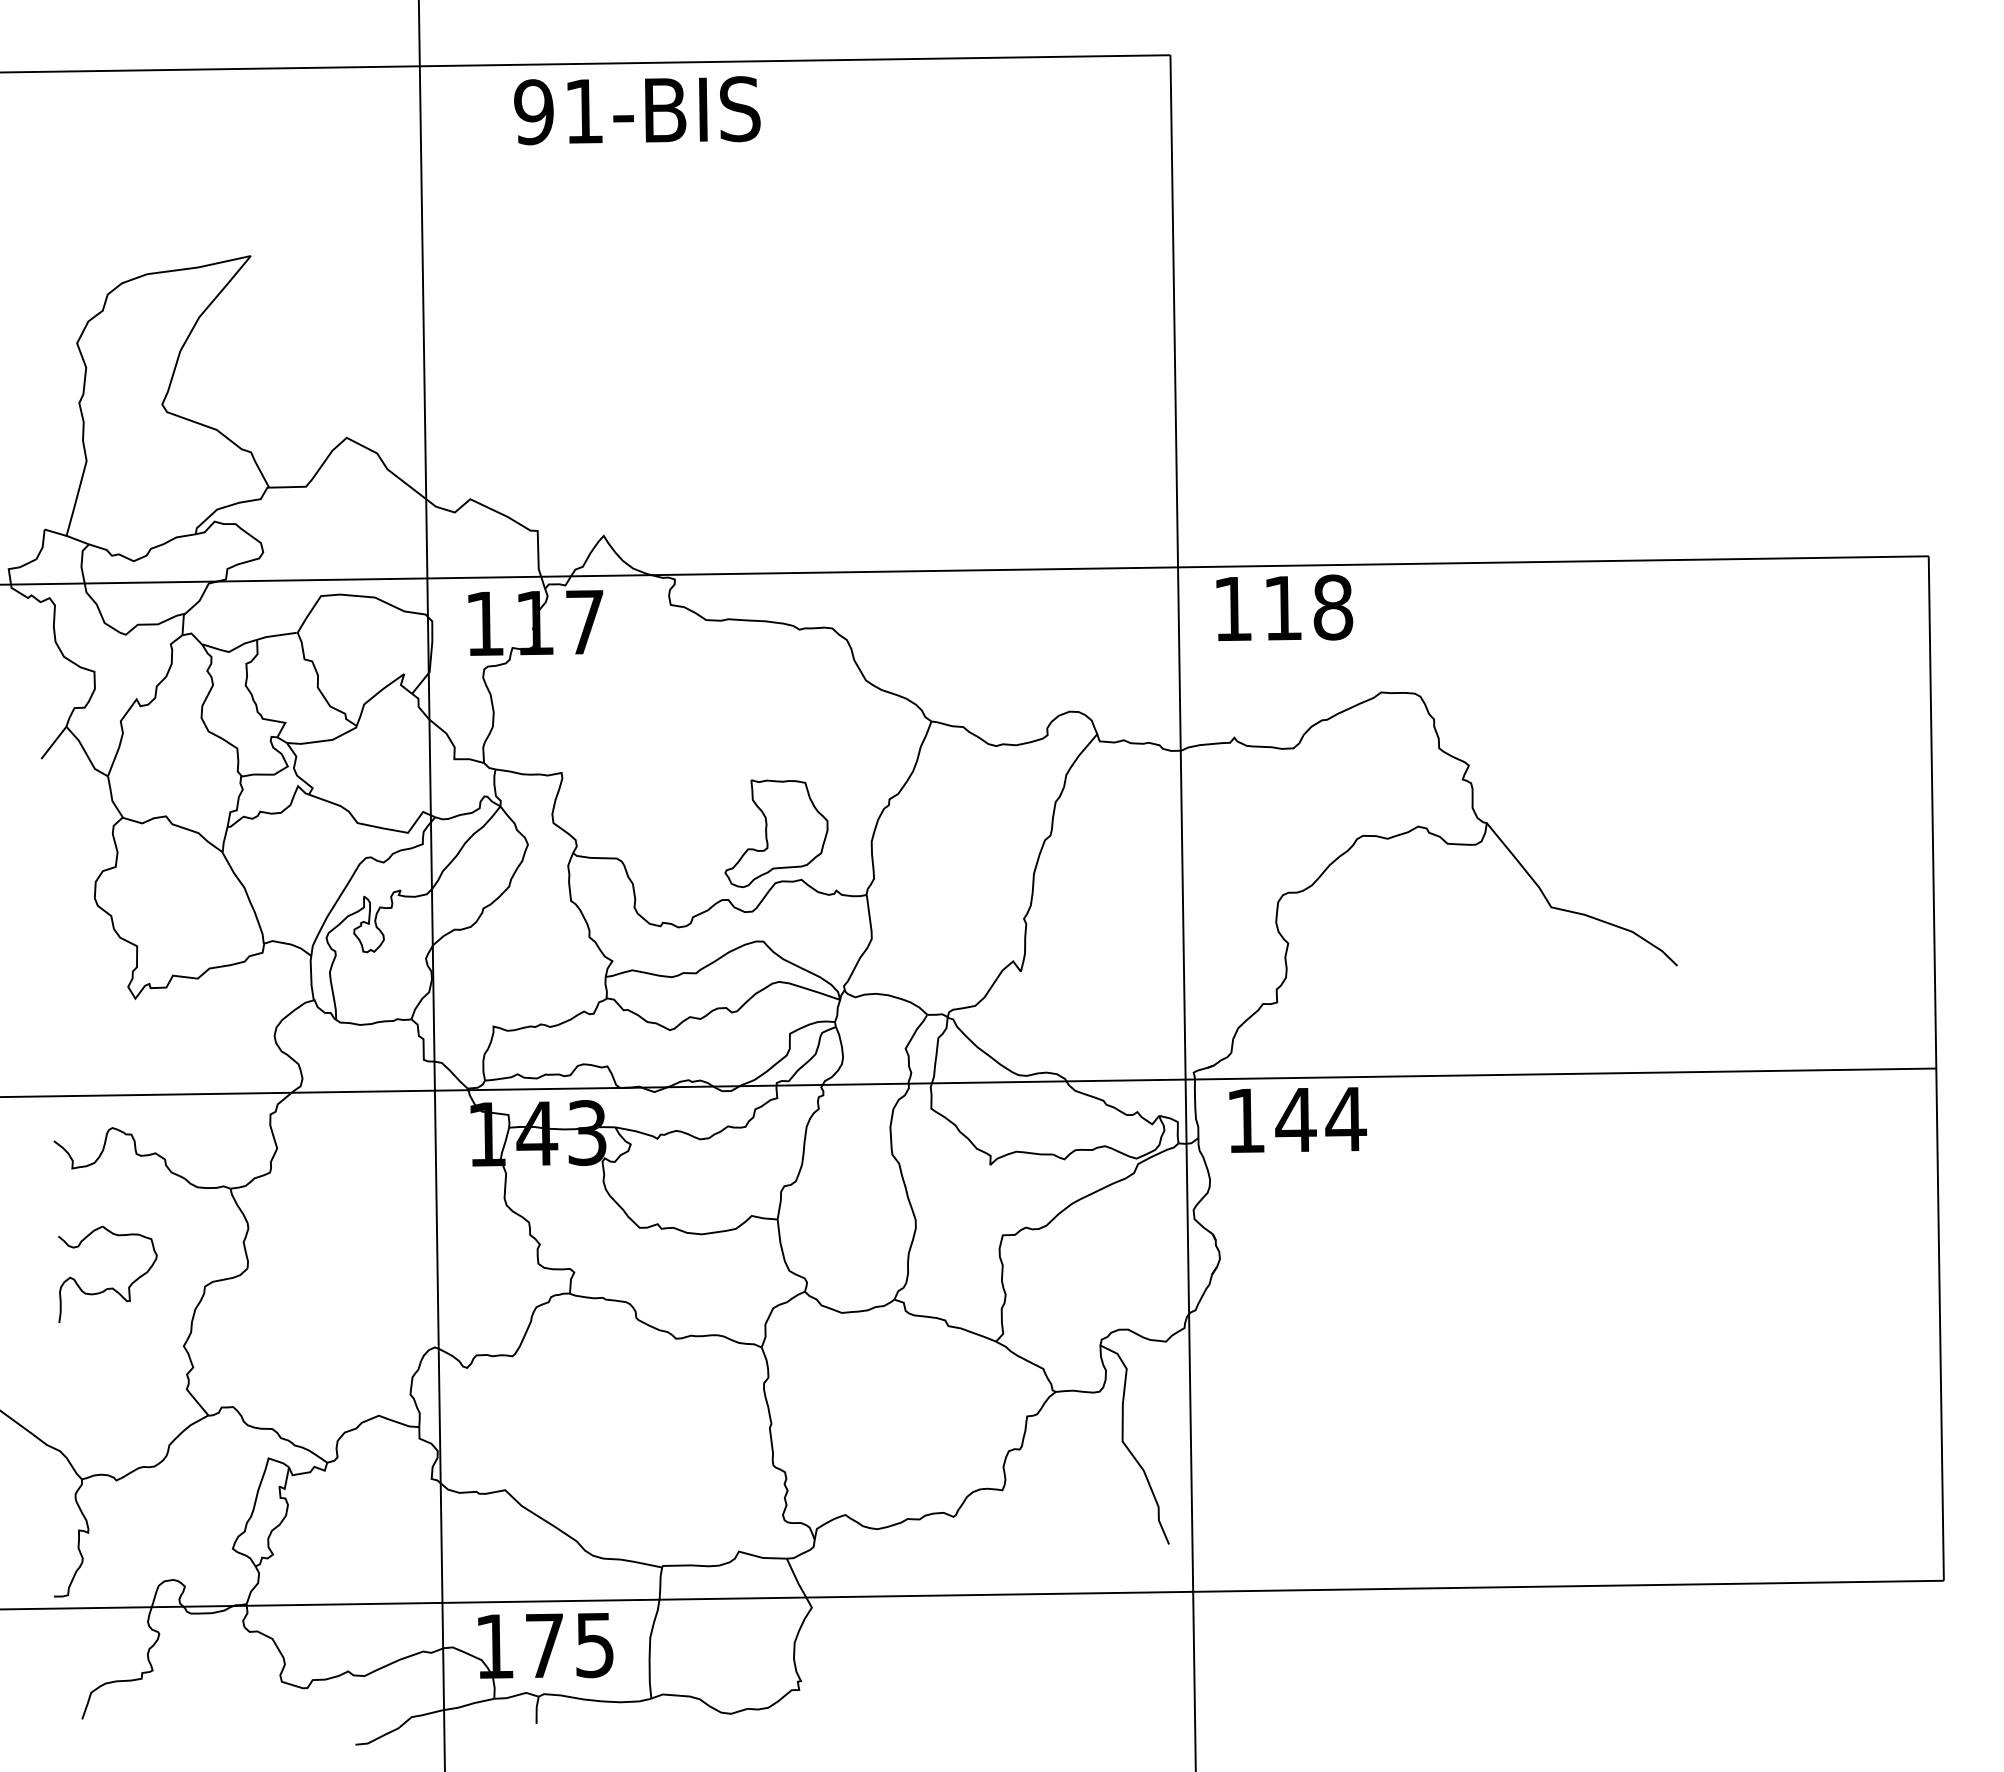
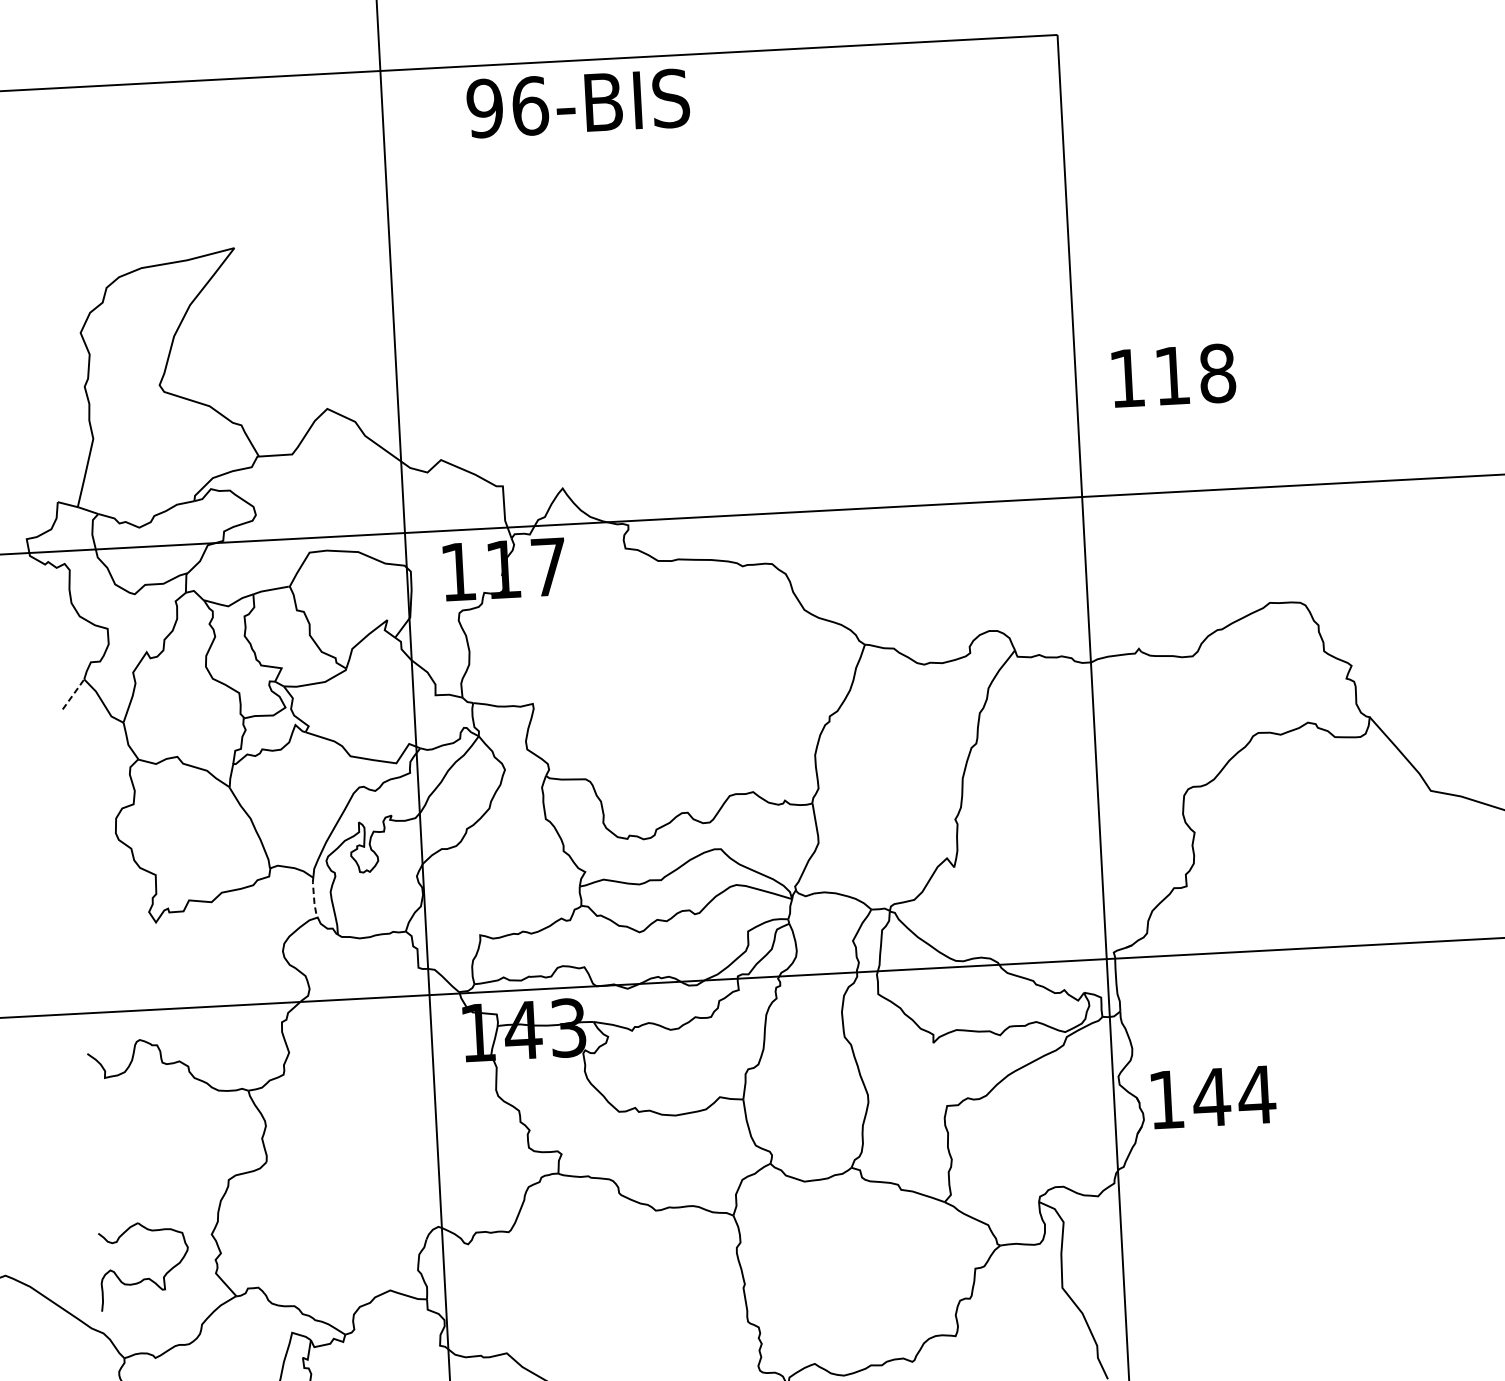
text: (584, 111) -> (530, 106), 91-BIS -> 96-BIS
text: (1284, 607) -> (1173, 375), moved
line: (54, 742) -> (74, 694), solid -> dashed
part: (776, 833) -> (728, 751), removed
line: (311, 978) -> (314, 898), solid -> dashed
text: (1297, 1119) -> (1213, 1096), moved
part: (109, 1287) -> (146, 1277), moved

